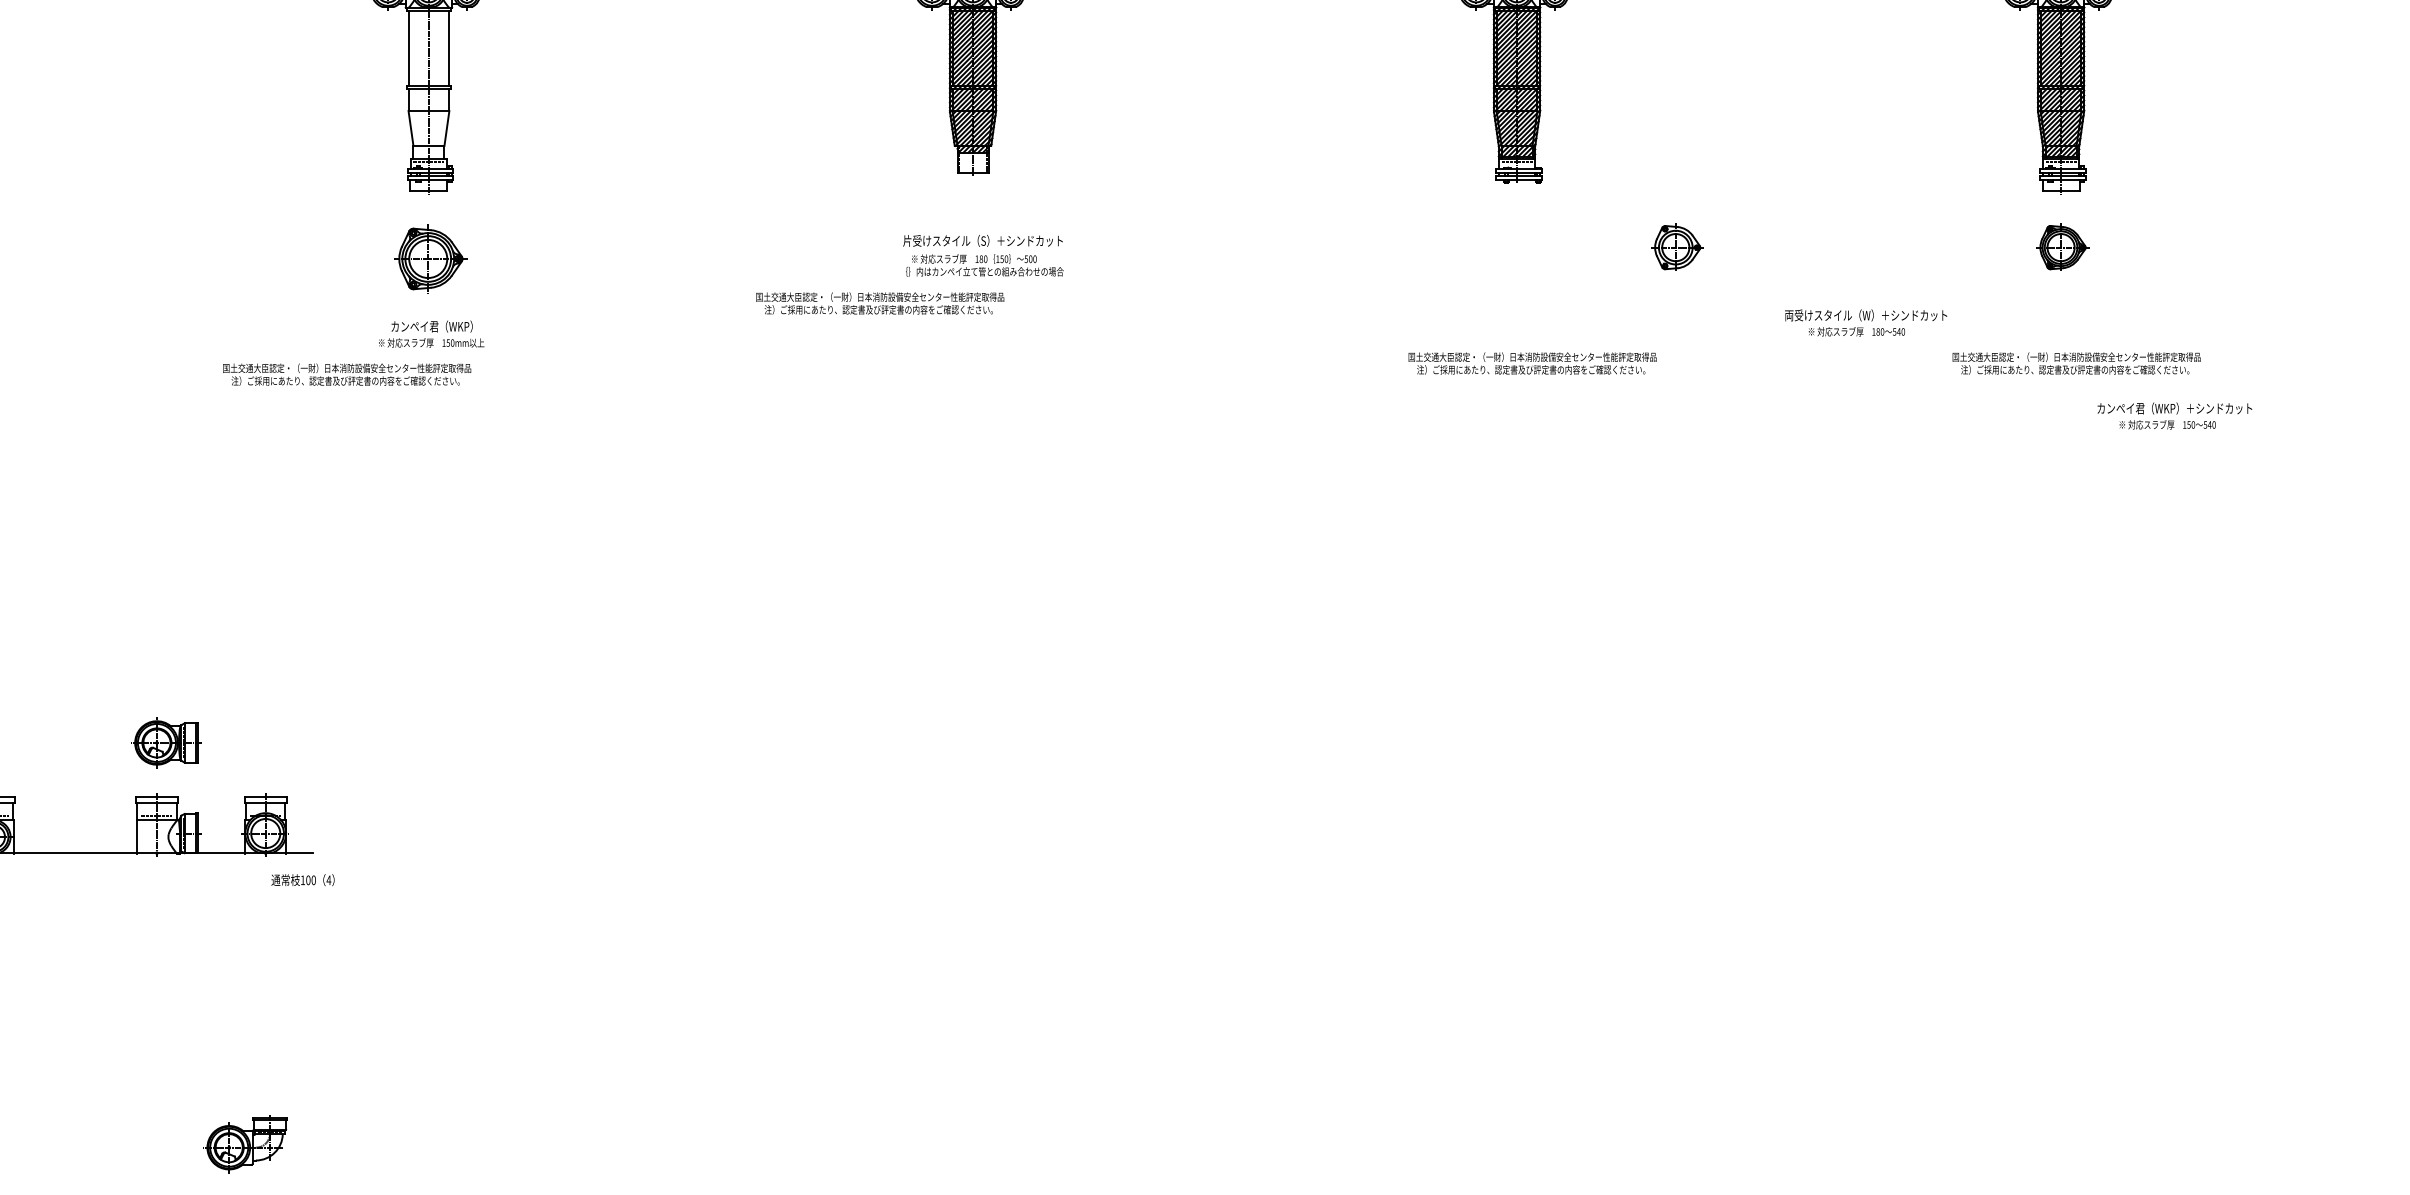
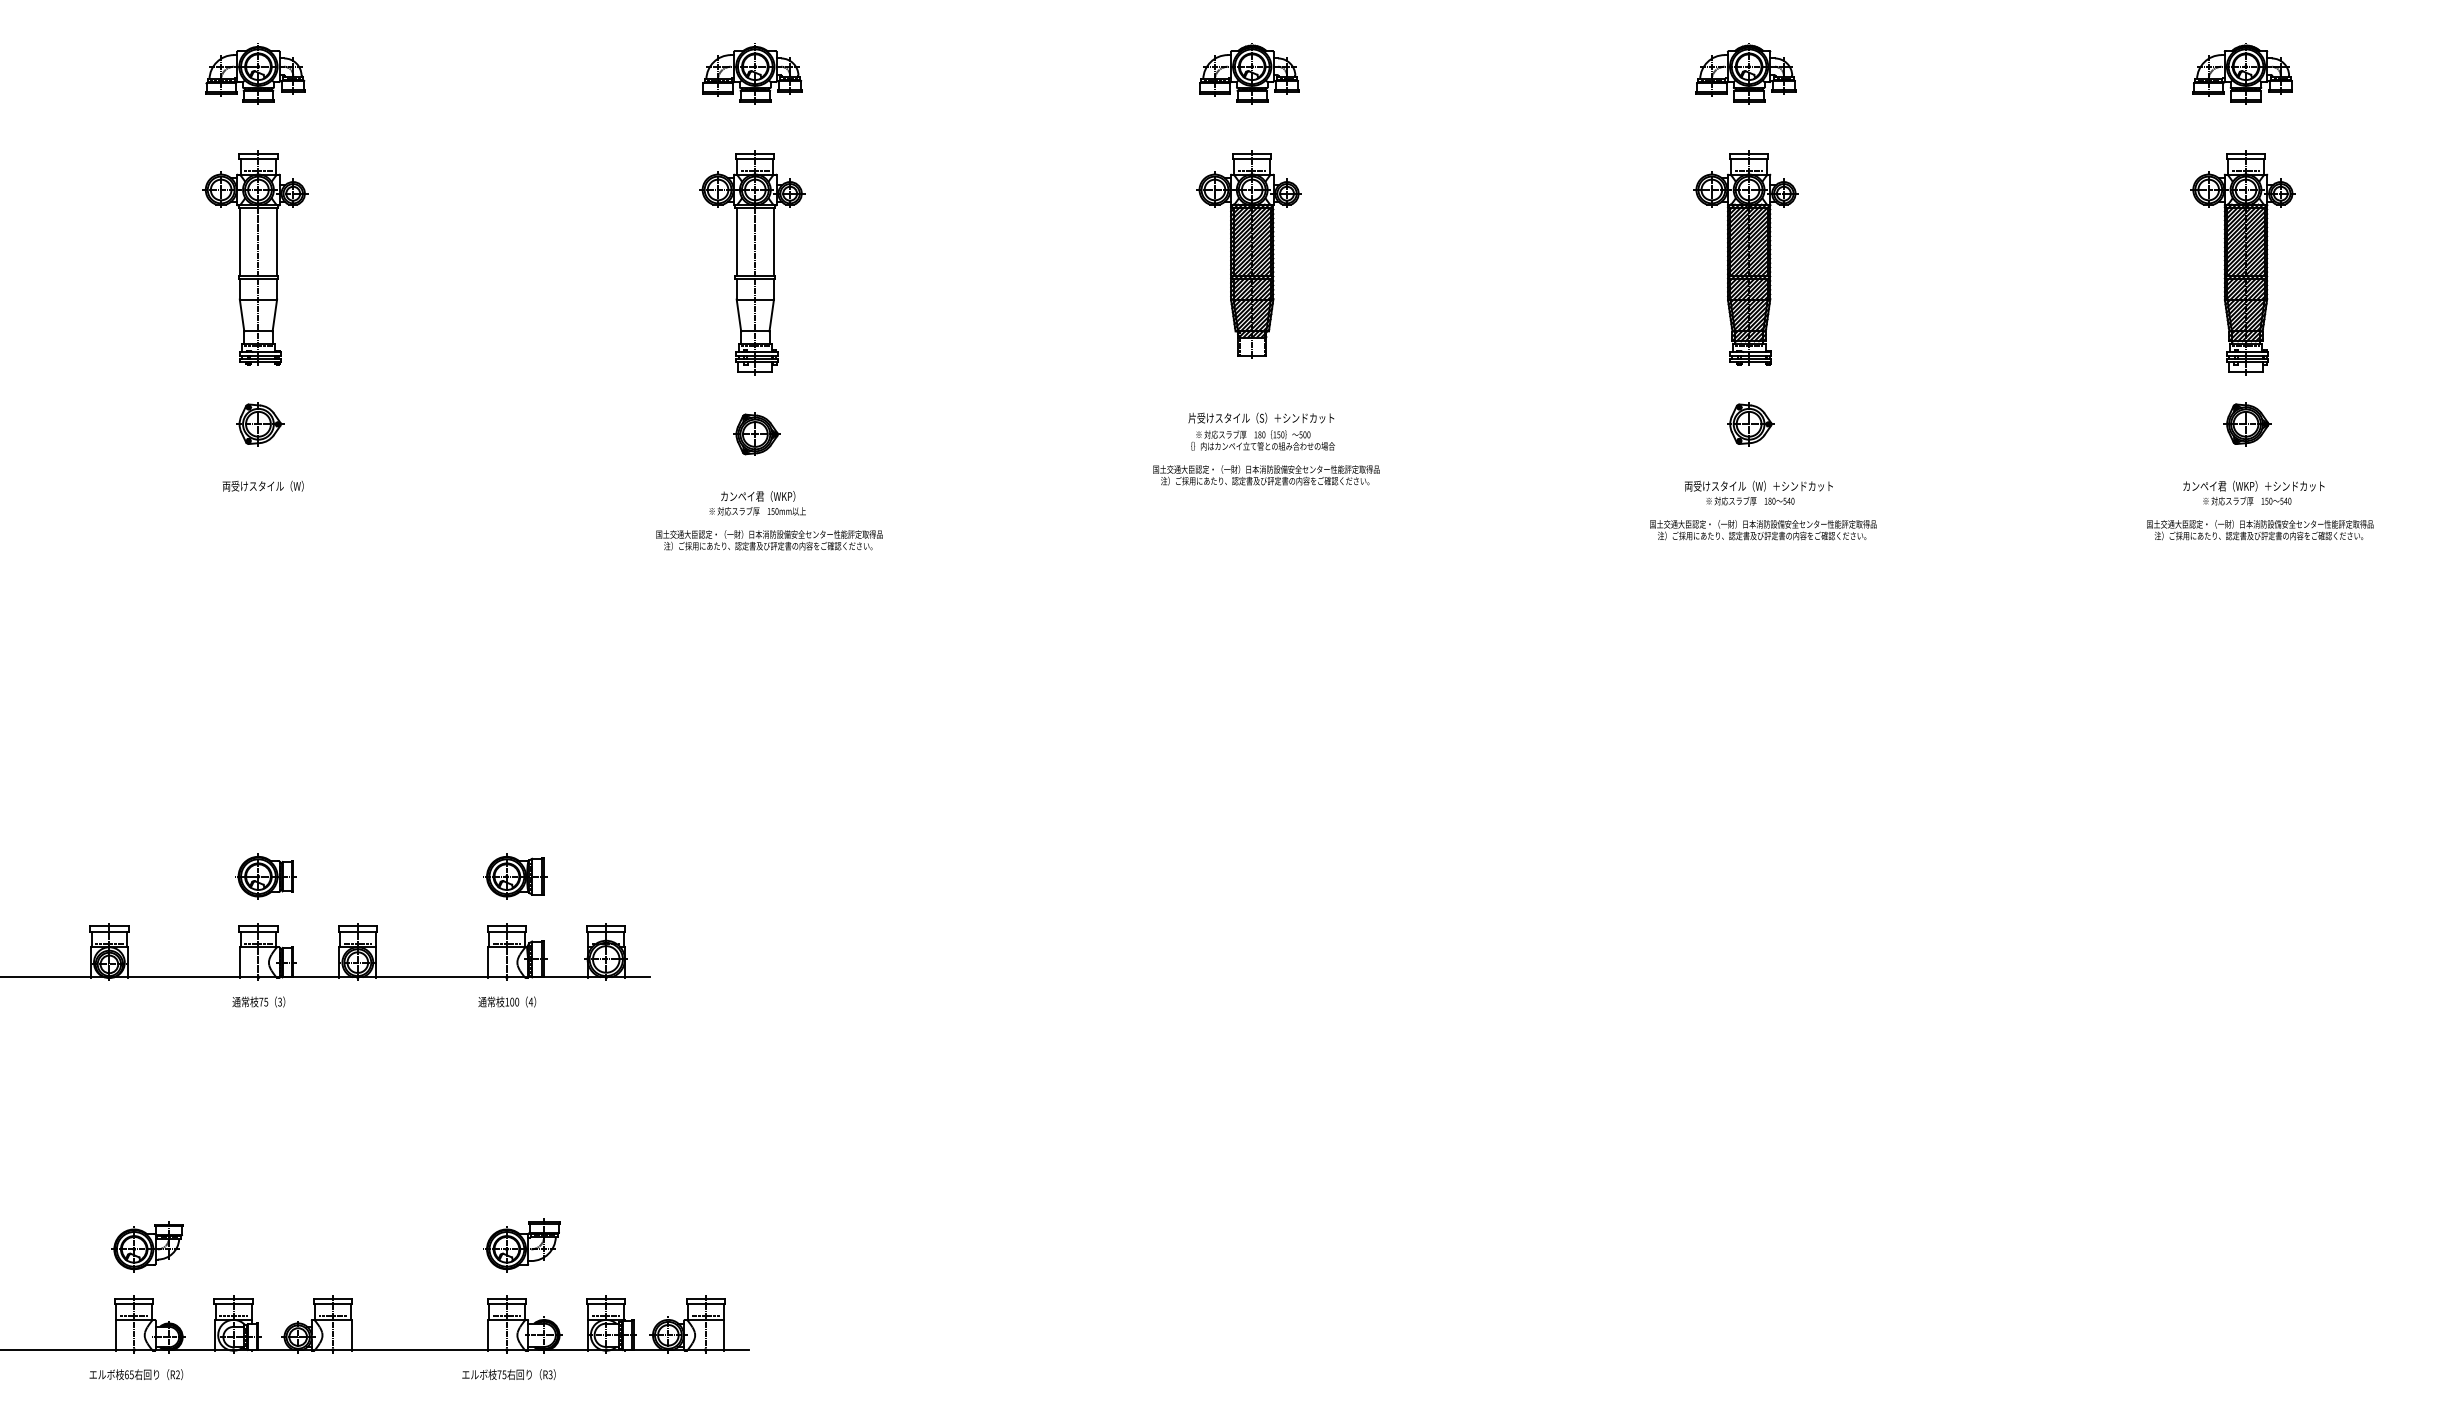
part: (1677, 247) -> (1750, 424), moved
part: (430, 257) -> (756, 433), size x0.71
text: (880, 303) -> (1266, 475), moved
text: (1865, 322) -> (1758, 492), moved
text: (347, 374) -> (769, 540), moved
text: (2174, 415) -> (2253, 492), moved
text: (303, 879) -> (507, 1001), moved
part: (245, 1143) -> (521, 1245), moved

